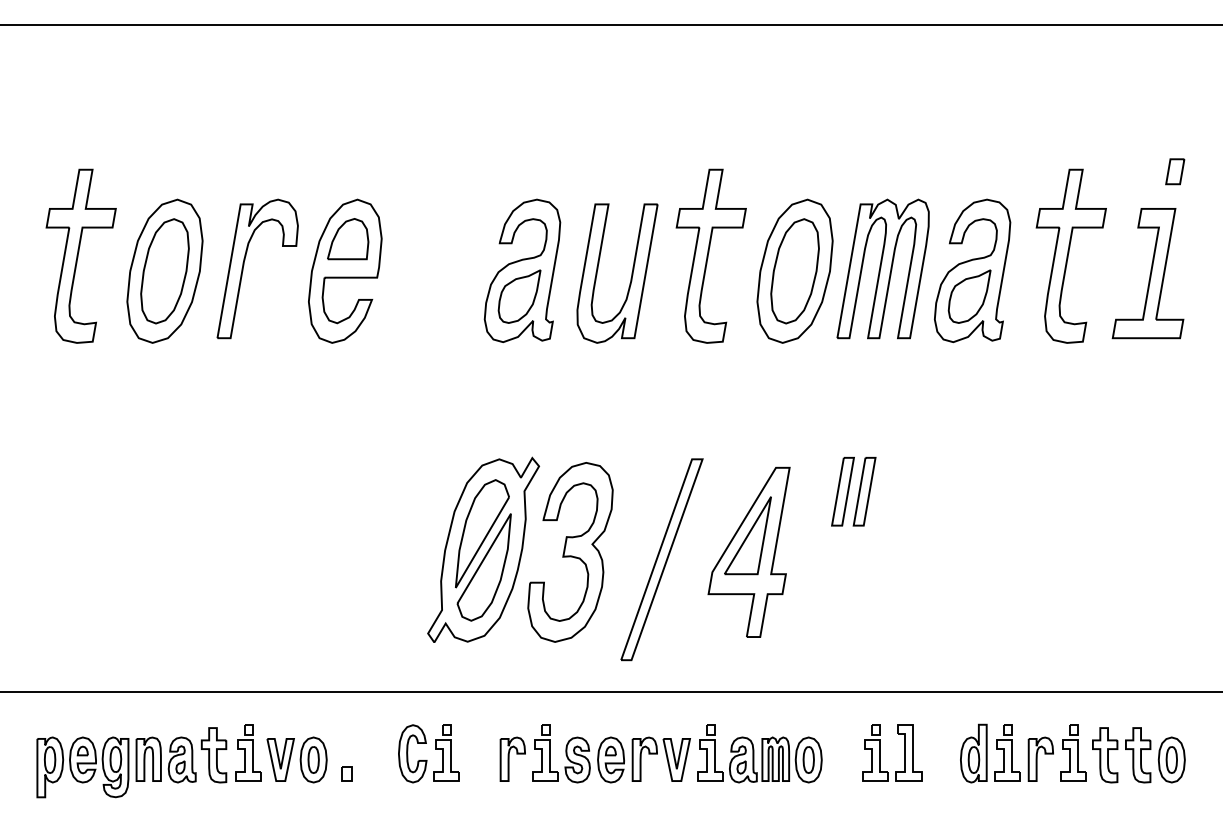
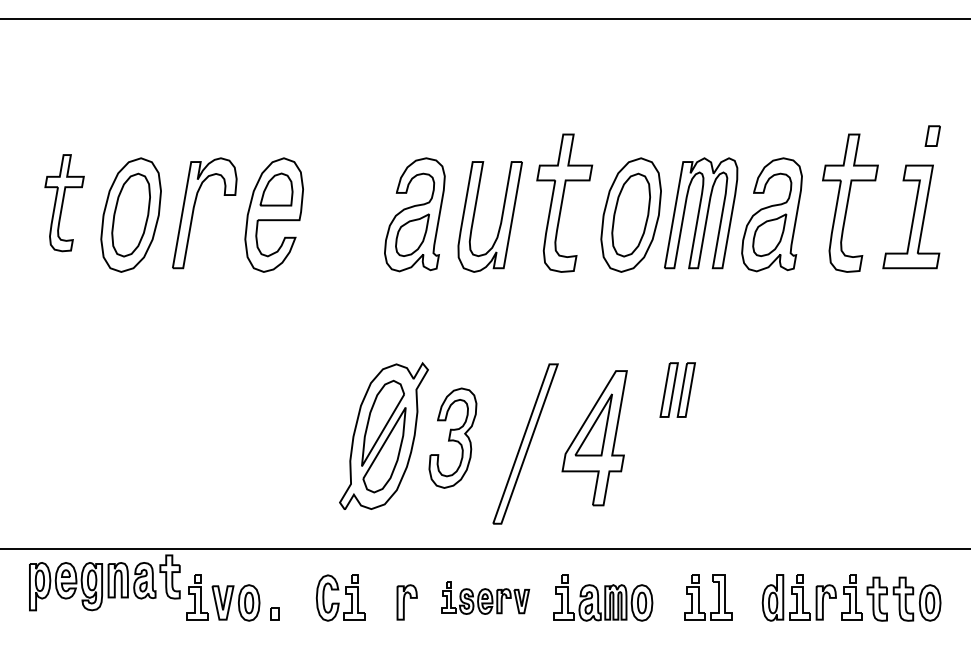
part: (80, 255) -> (64, 202), size x0.7
part: (570, 552) -> (452, 438), size x0.7
part: (611, 753) -> (485, 597), size x0.7
part: (131, 762) -> (104, 582), moved

